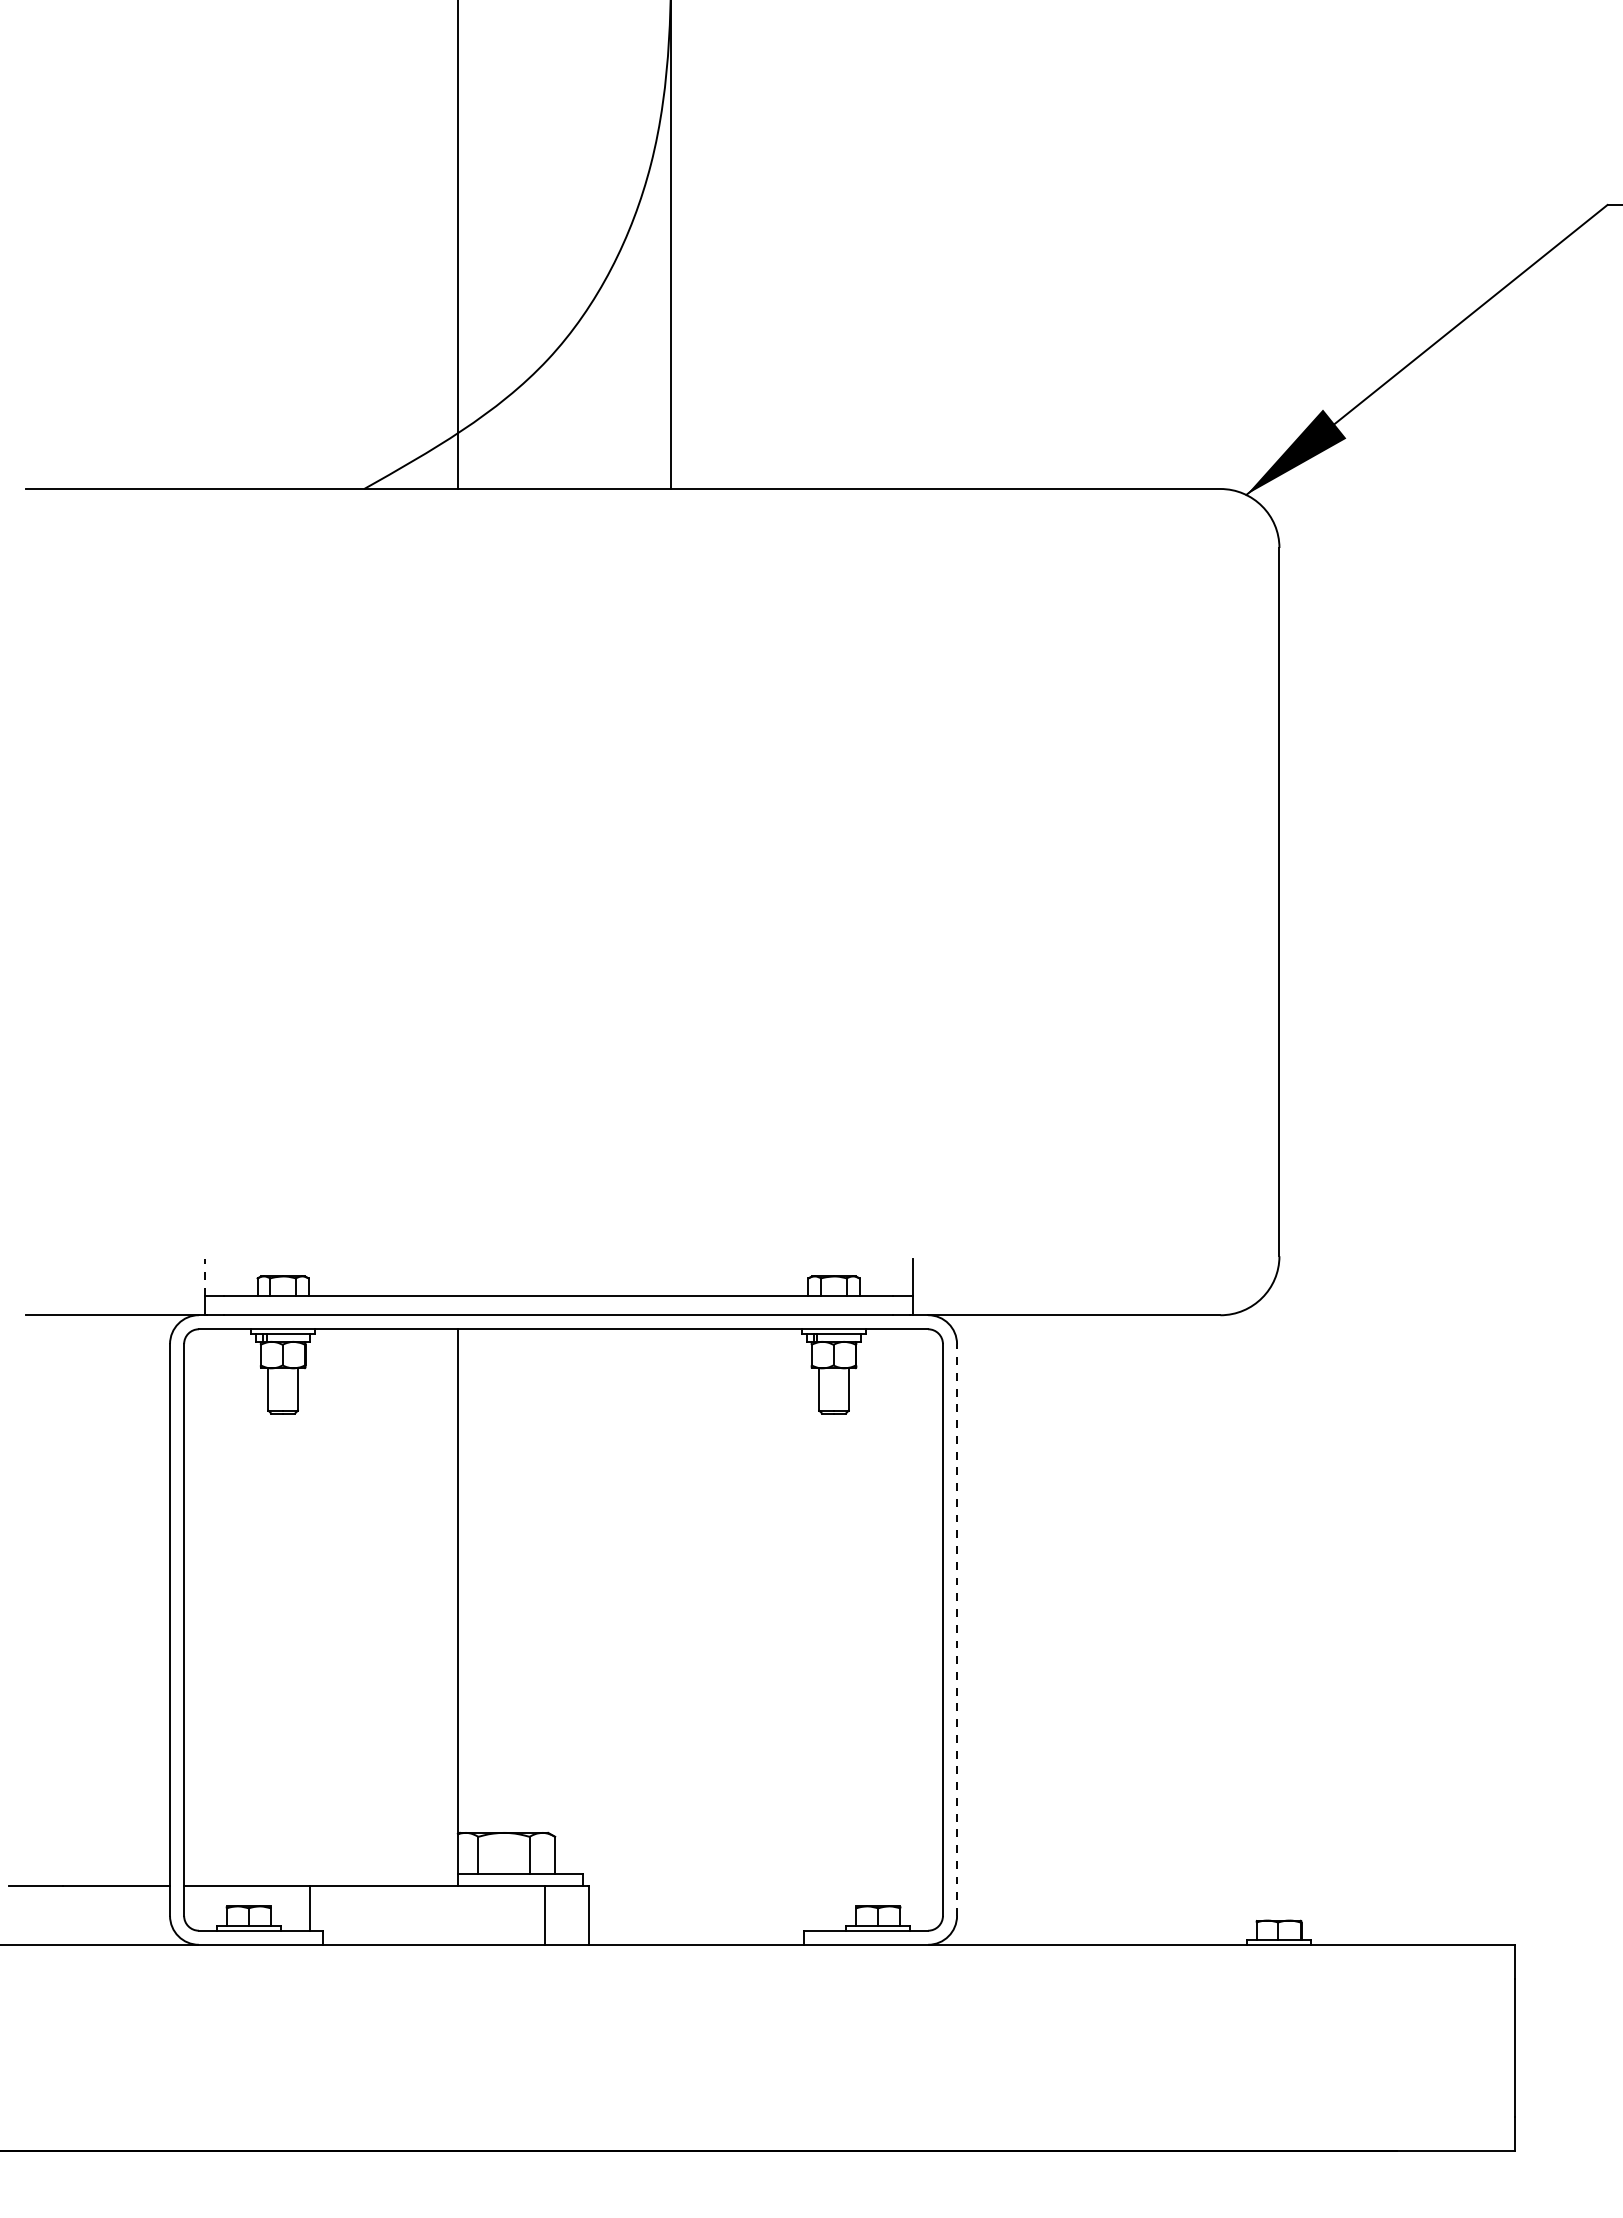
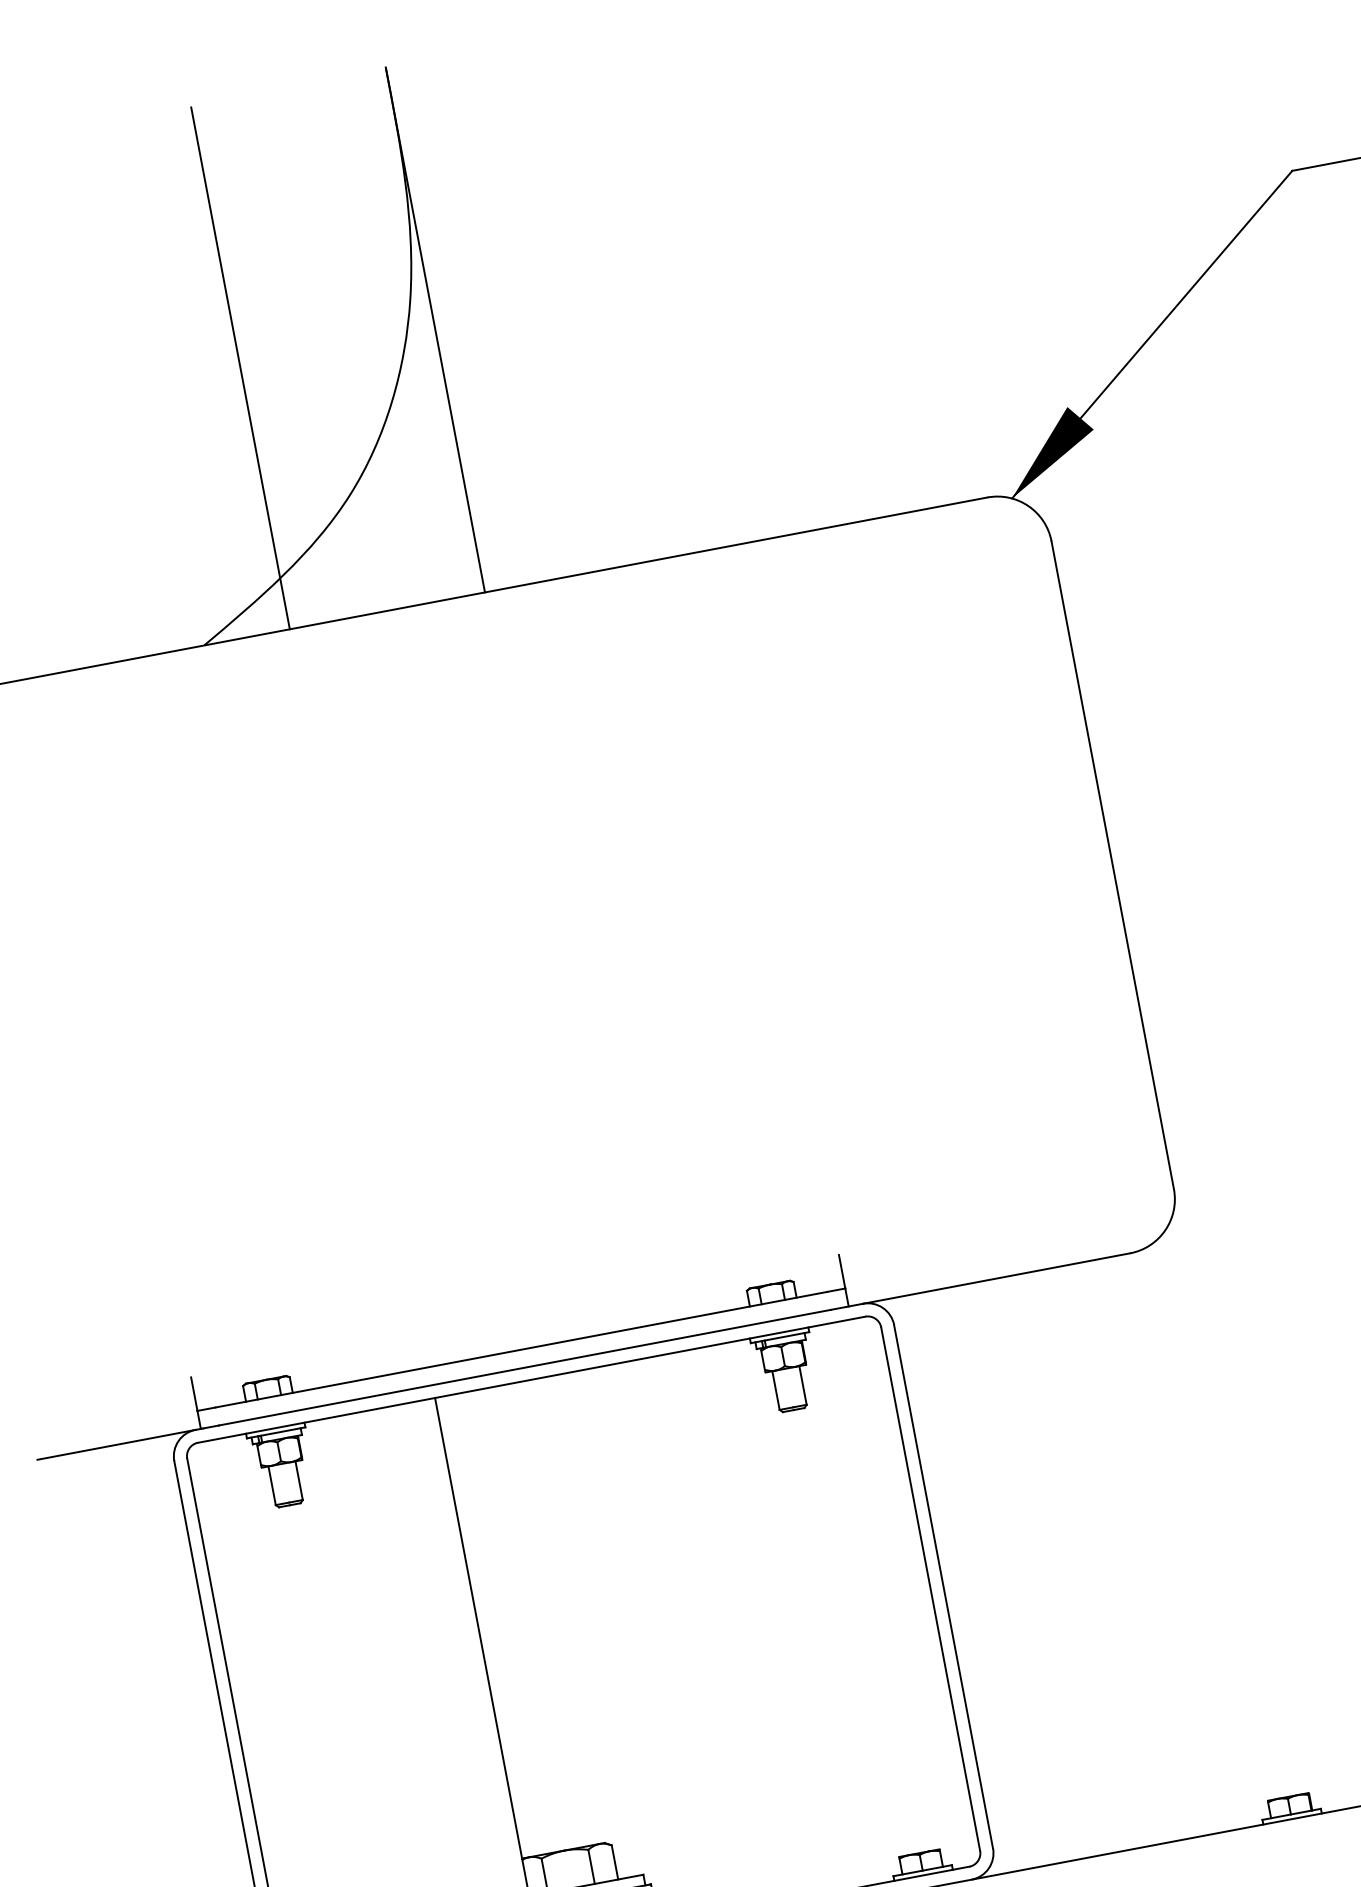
line: (204, 1276) -> (194, 1393), dashed -> solid
line: (956, 1630) -> (943, 1587), dashed -> solid

